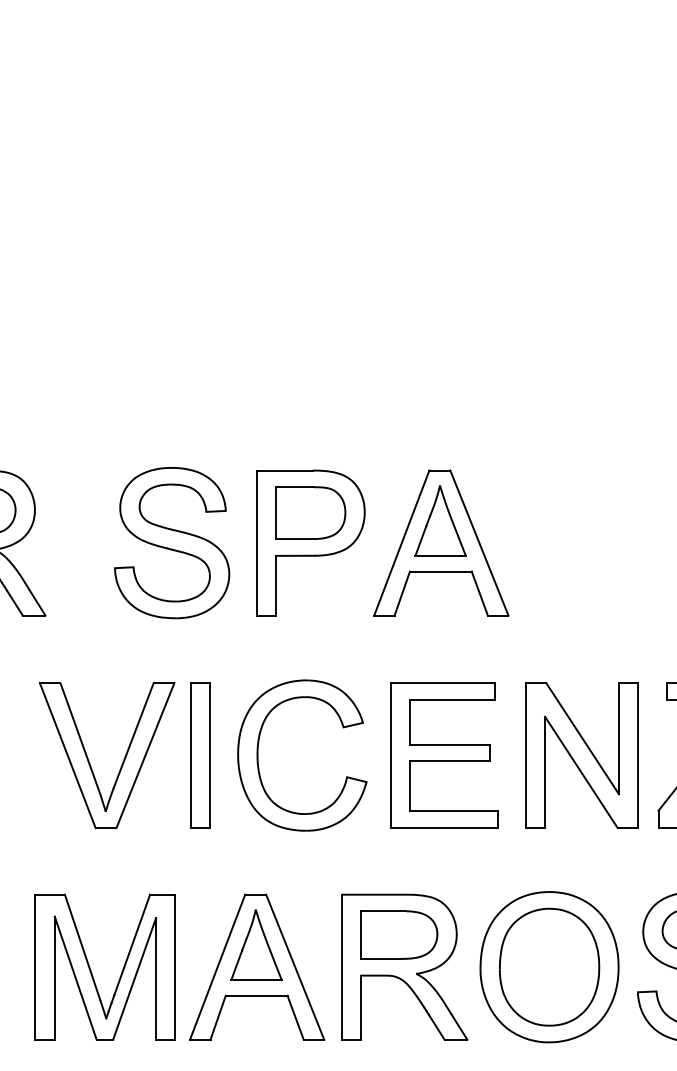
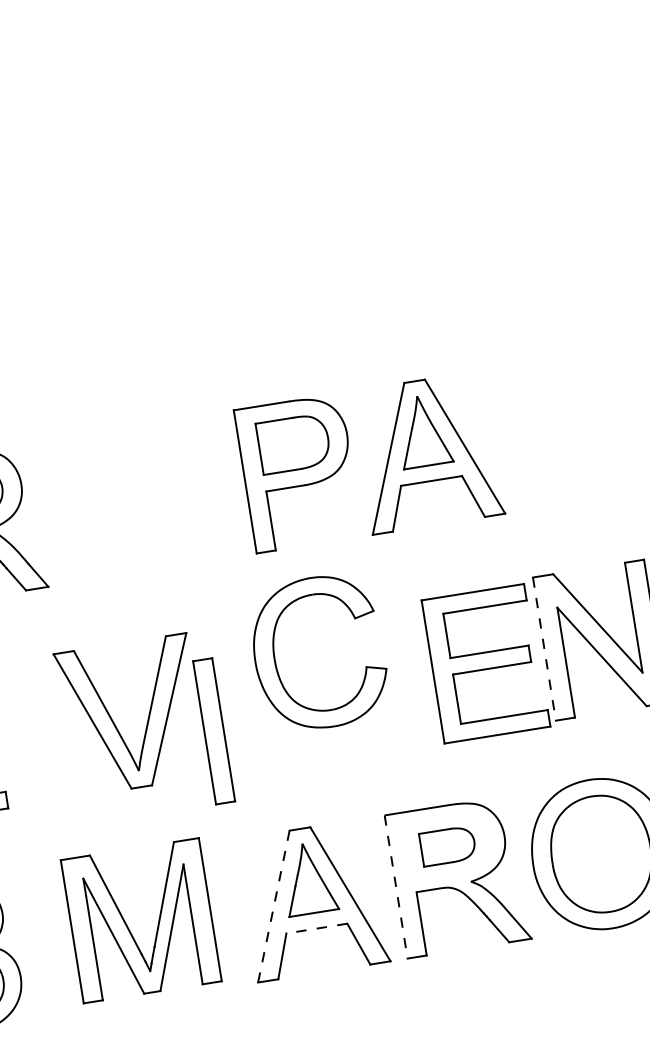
part: (172, 543) -> (162, 495), removed
part: (200, 755) -> (214, 731), moved
part: (258, 755) -> (275, 659), moved
part: (444, 755) -> (485, 663), moved
line: (525, 755) -> (544, 649), solid -> dashed
part: (399, 934) -> (448, 845), size x0.7
line: (217, 967) -> (273, 906), solid -> dashed
line: (341, 967) -> (396, 887), solid -> dashed
part: (91, 970) -> (128, 926), moved
line: (256, 995) -> (316, 928), solid -> dashed

